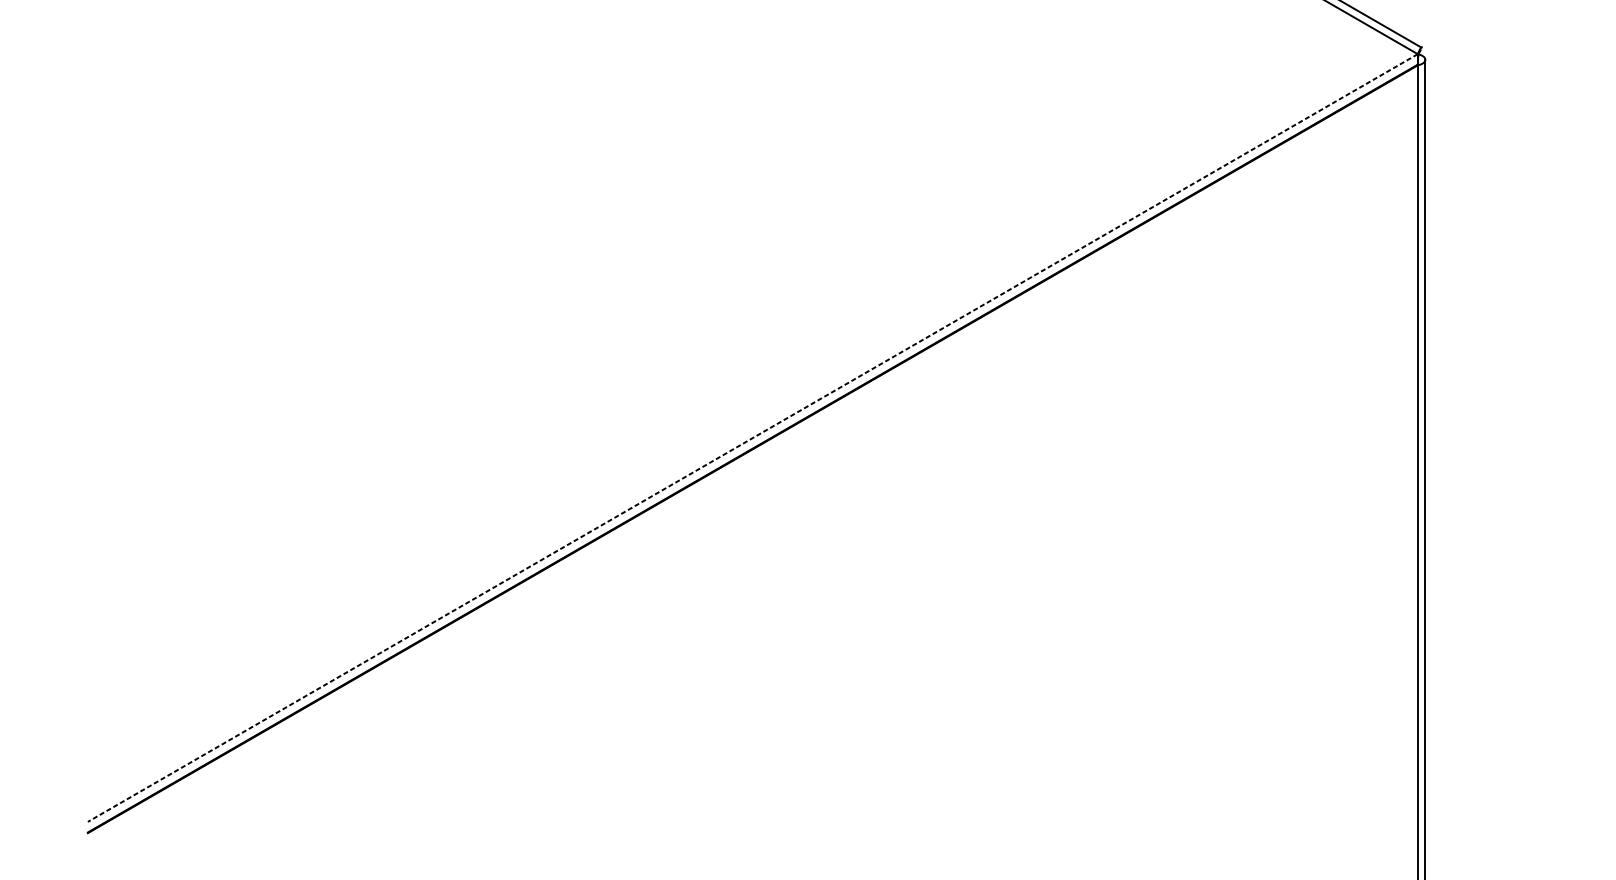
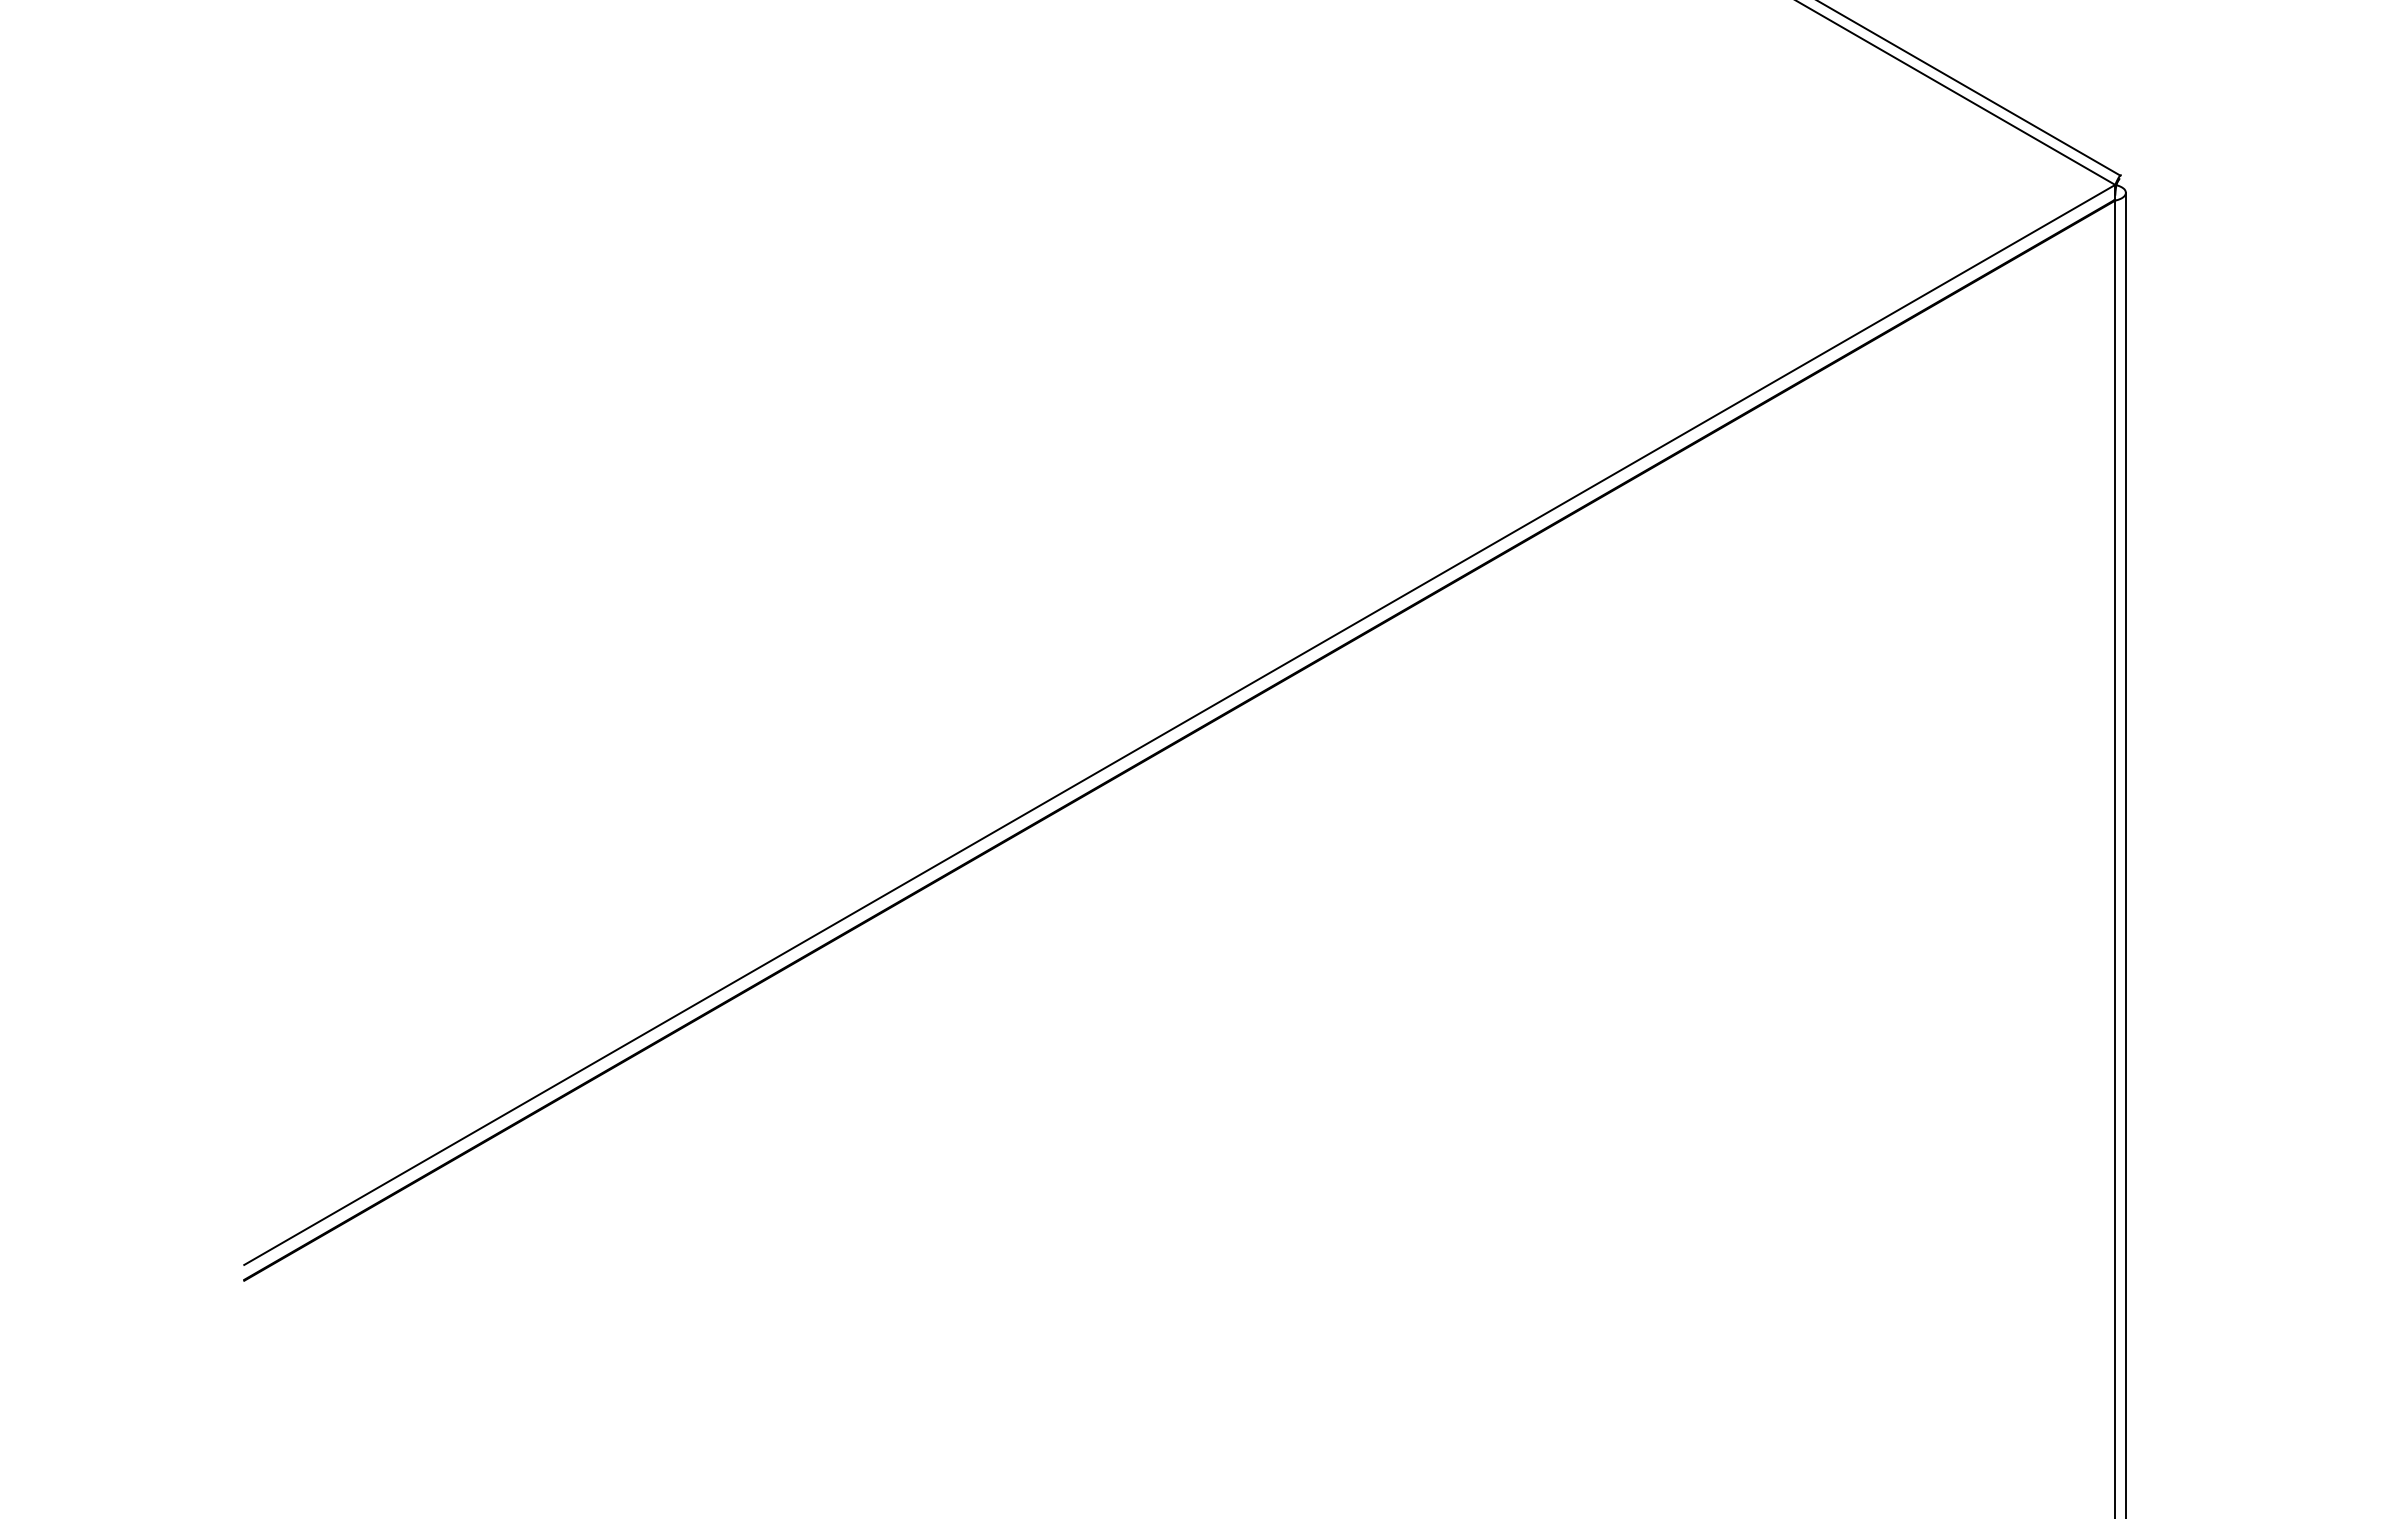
line: (752, 438) -> (1179, 725), dashed -> solid

